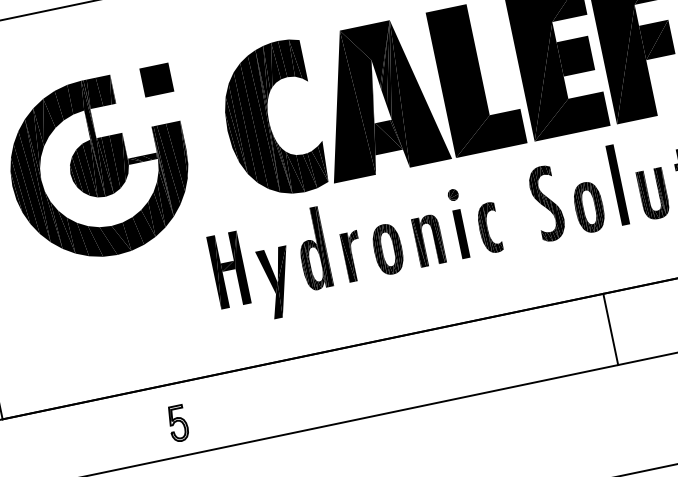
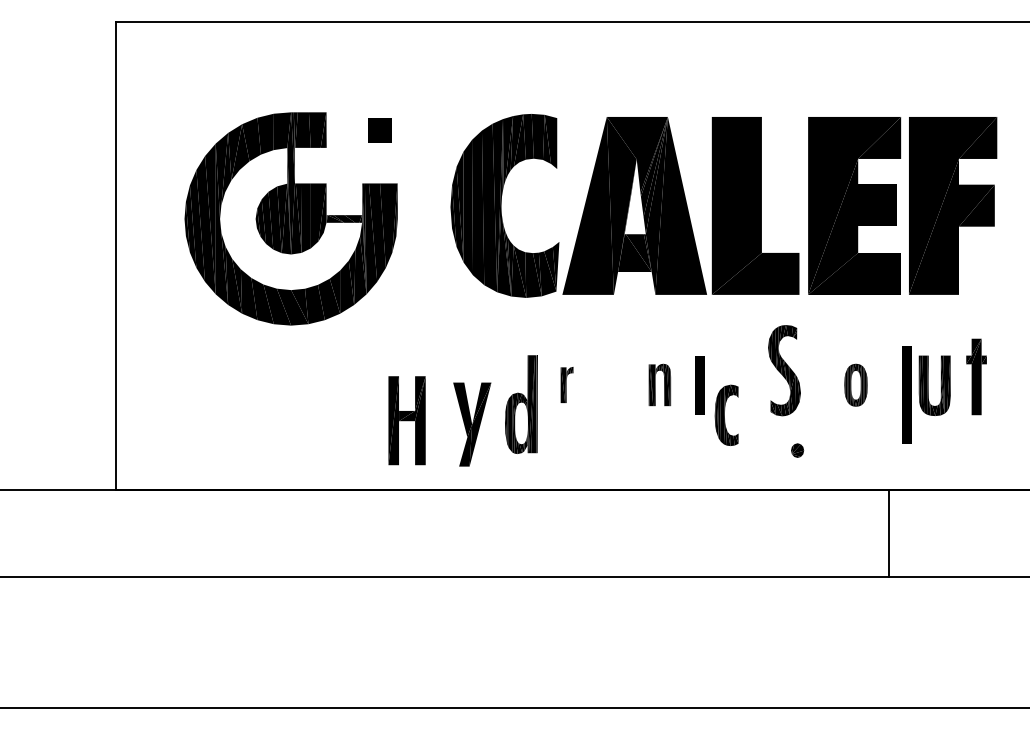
part: (156, 79) -> (379, 129), size x0.7
part: (617, 184) -> (906, 394), moved
part: (453, 194) -> (797, 450), moved
part: (547, 203) -> (784, 370), moved
part: (588, 206) -> (855, 384), size x0.7
part: (488, 227) -> (726, 414), moved
part: (428, 240) -> (659, 384), size x0.7
part: (387, 248) -> (609, 384), removed
part: (312, 249) -> (521, 404), moved
part: (352, 256) -> (566, 384), size x0.6
part: (228, 270) -> (406, 420), moved
part: (278, 282) -> (472, 424), moved
line: (610, 329) -> (889, 533), moved
part: (177, 423) -> (320, 538), removed

